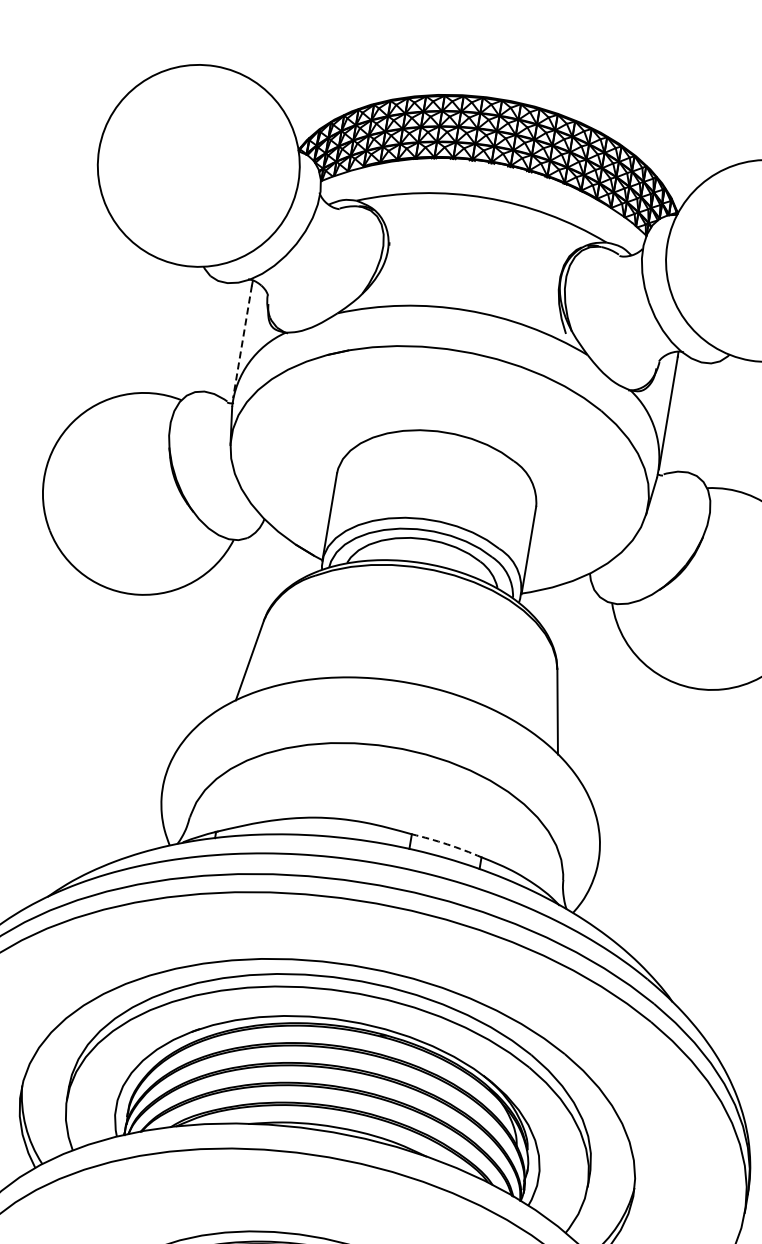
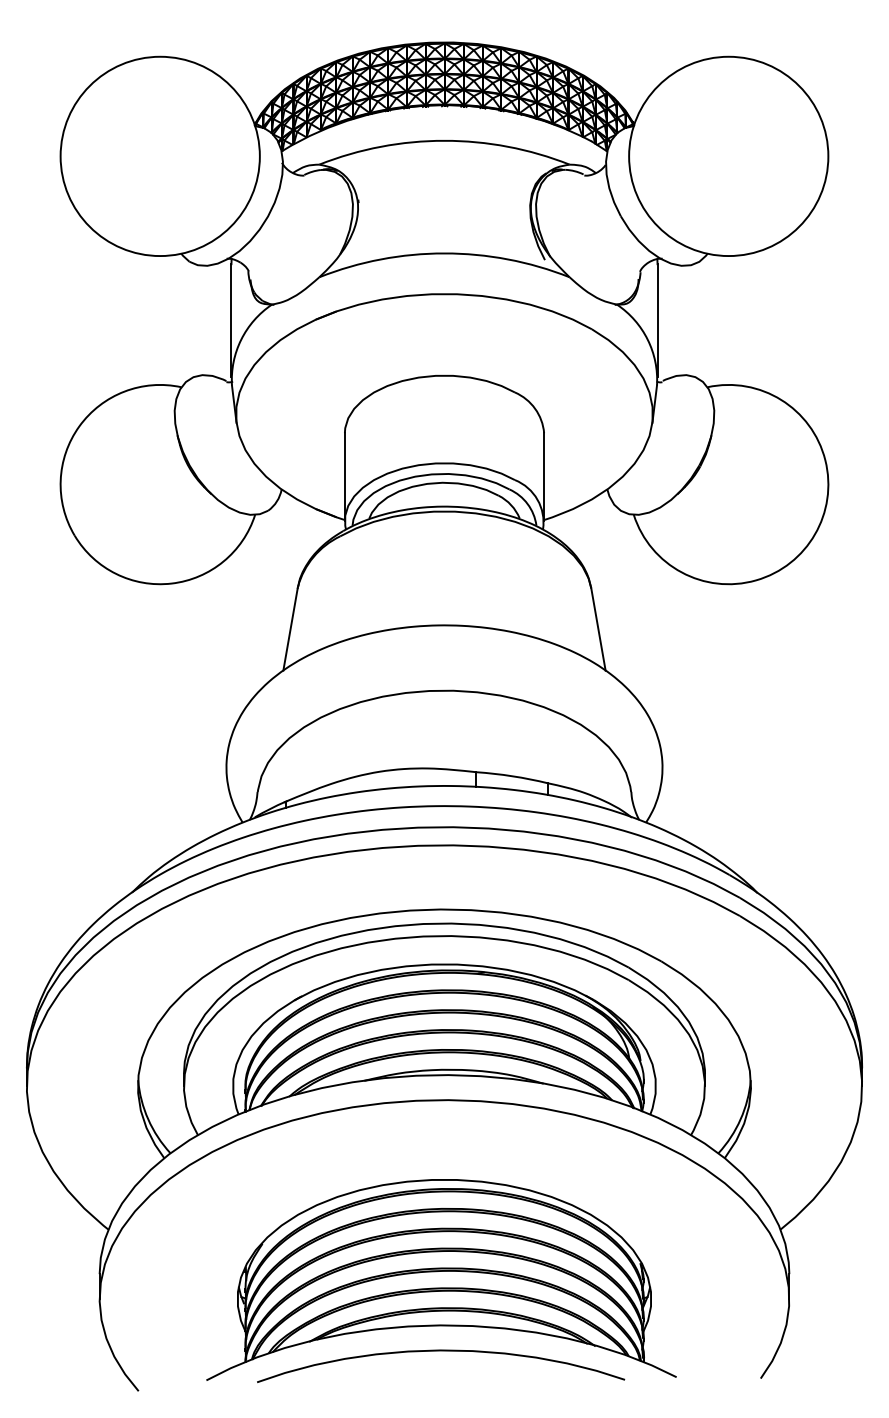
line: (242, 342) -> (231, 321), dashed -> solid
arc: (447, 844) -> (512, 776), dashed -> solid

